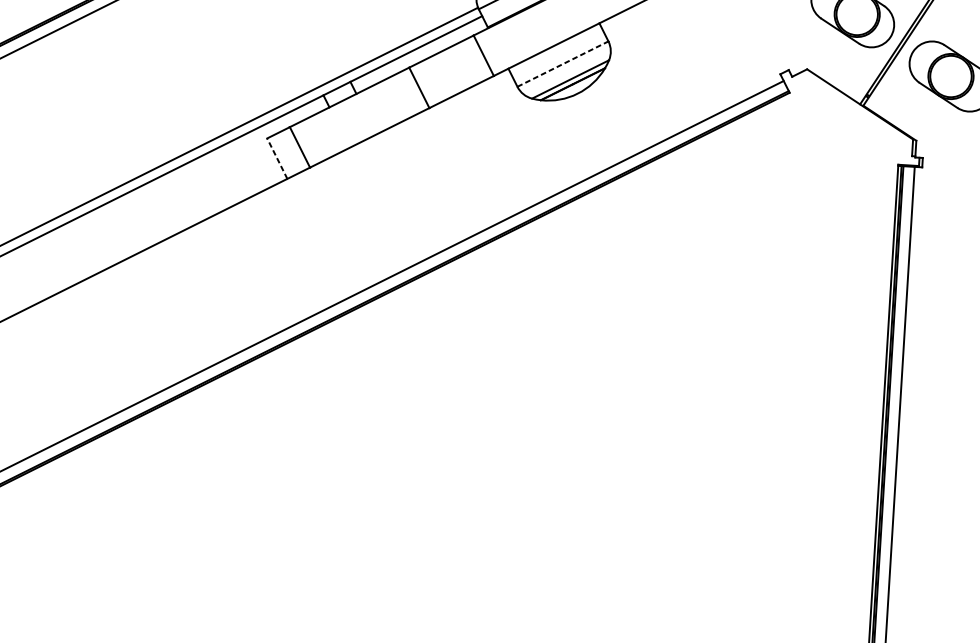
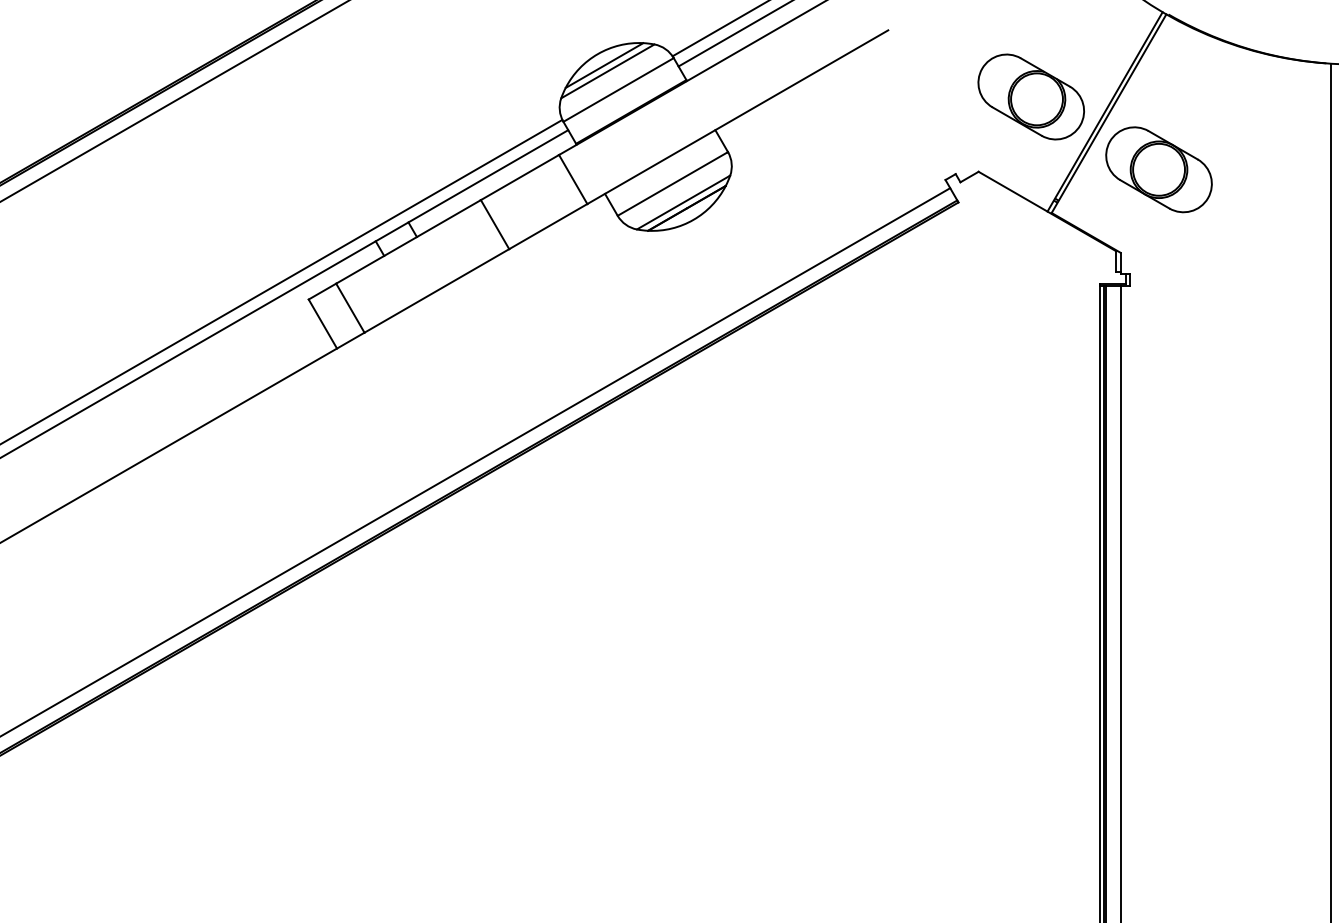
line: (563, 63) -> (673, 183), dashed -> solid
line: (277, 158) -> (322, 323), dashed -> solid

